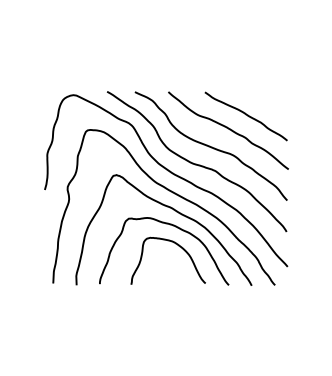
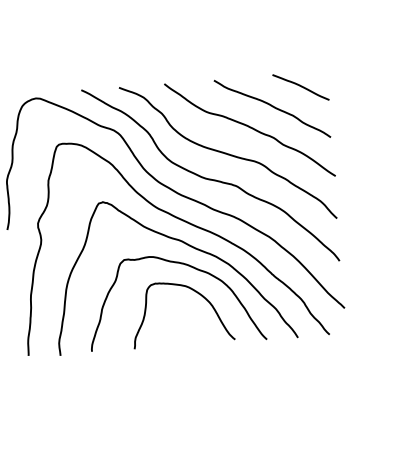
curve: (268, 102) -> (301, 87), added

